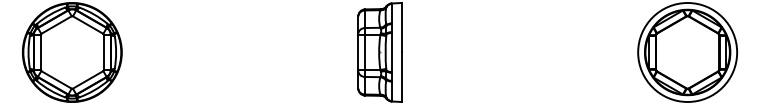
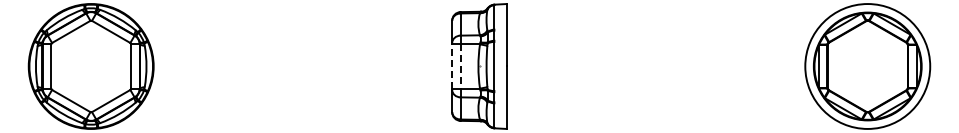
line: (358, 52) -> (452, 66), solid -> dashed
line: (364, 52) -> (460, 66), solid -> dashed

